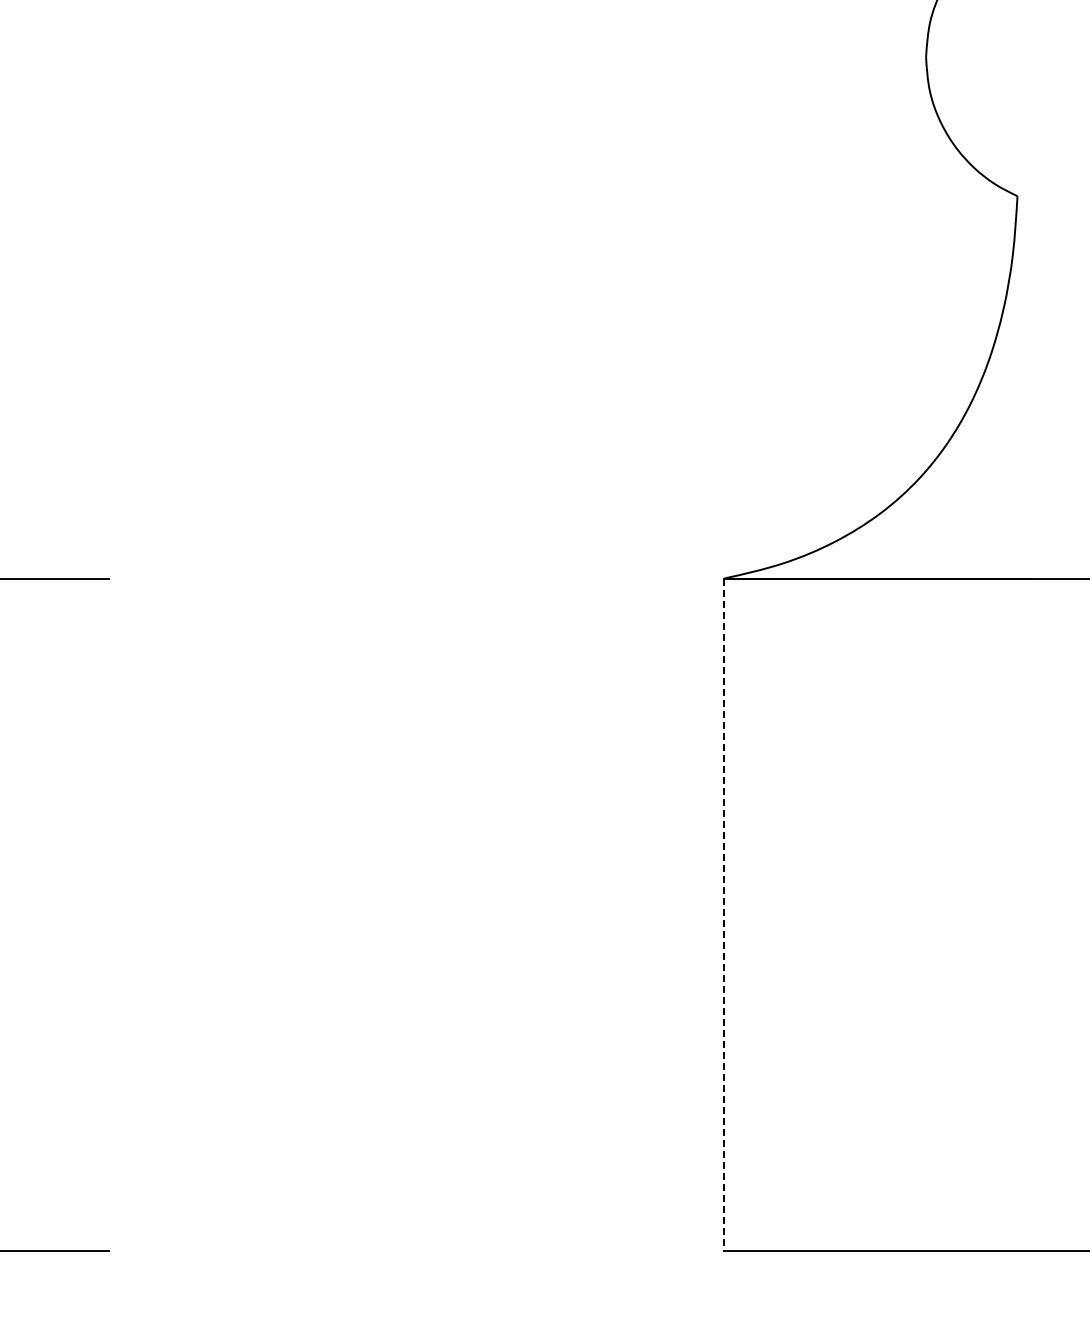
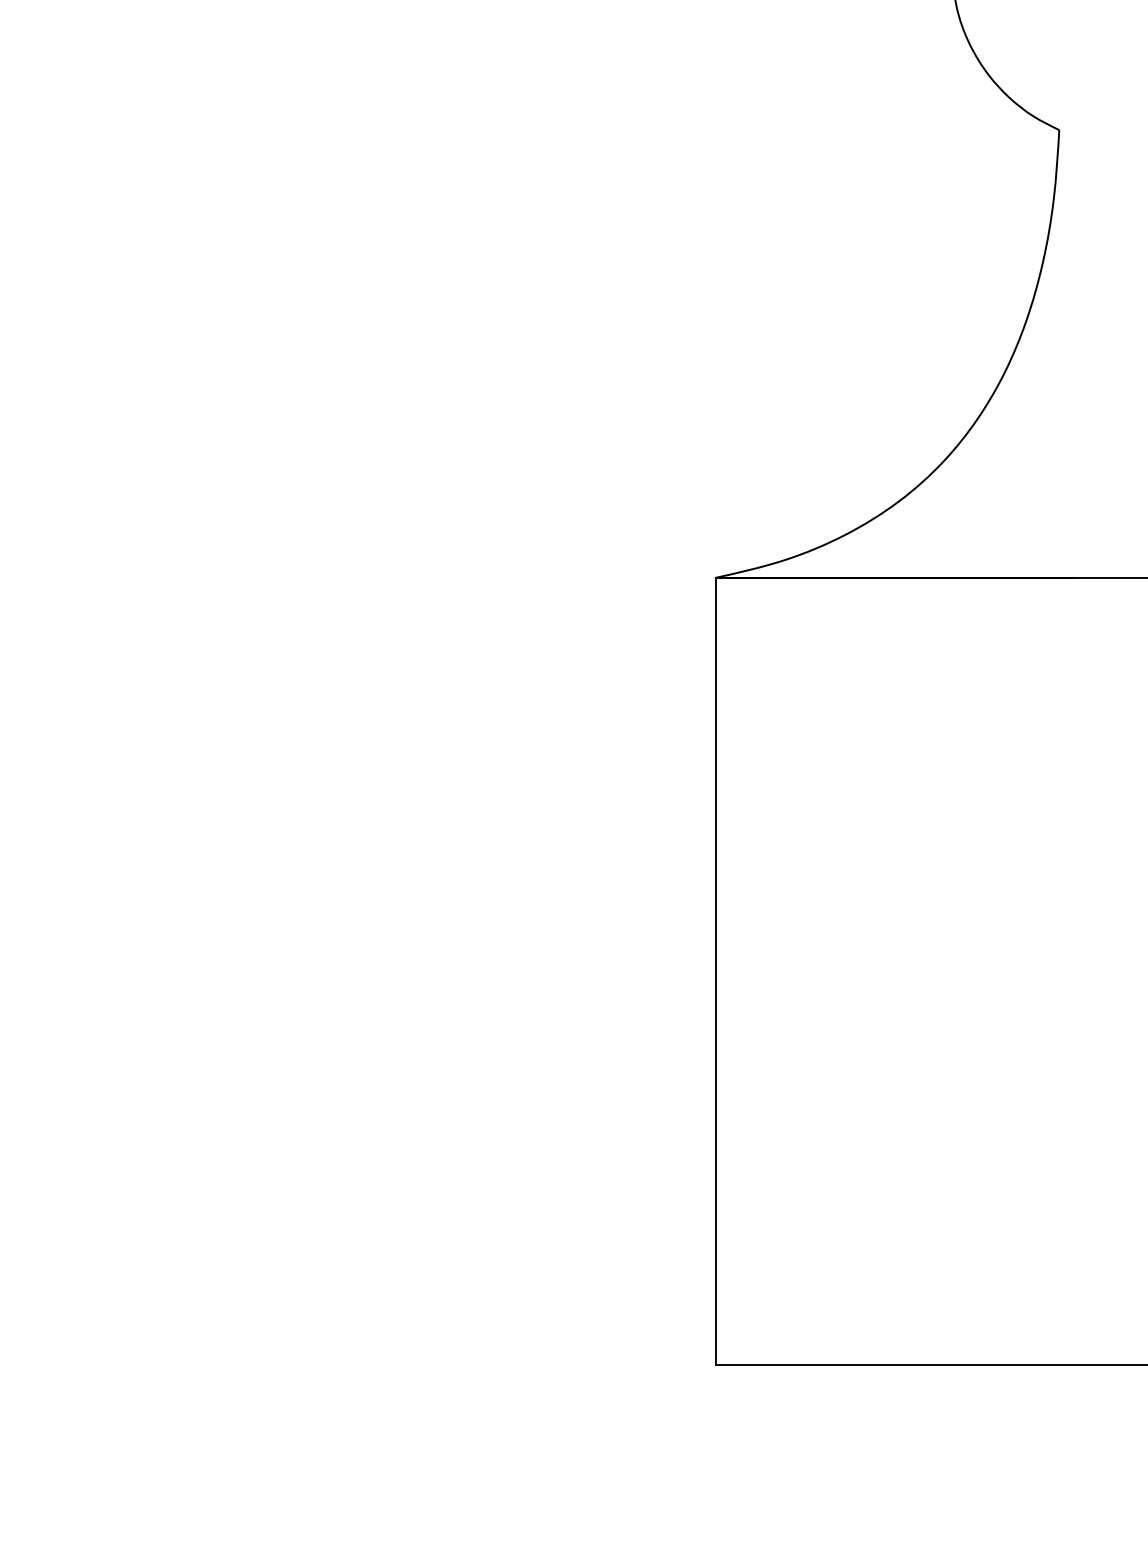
line: (724, 915) -> (716, 972), dashed -> solid

